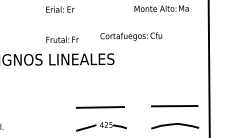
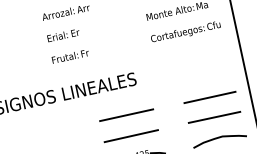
text: (131, 36) -> (186, 32), moved
text: (62, 39) -> (70, 56), moved
line: (99, 88) -> (125, 115), added
line: (173, 88) -> (209, 97), added

